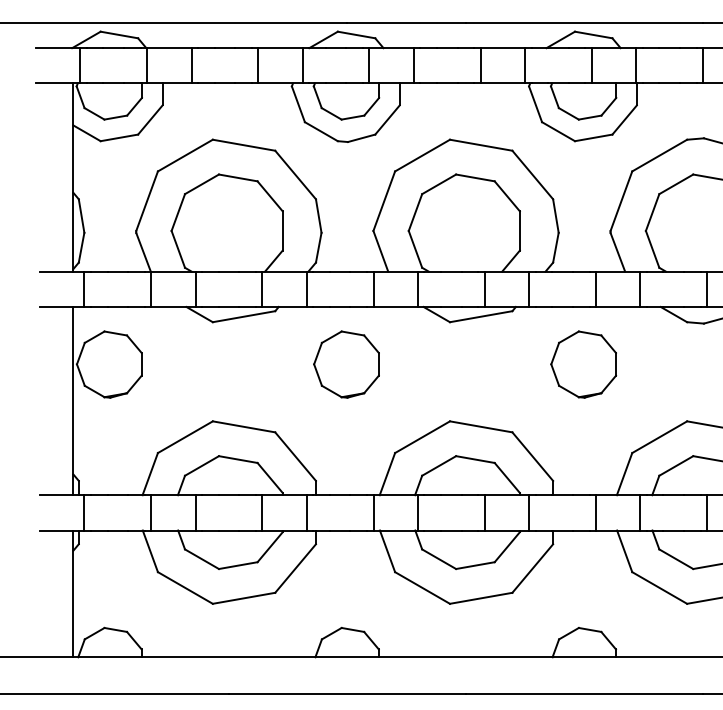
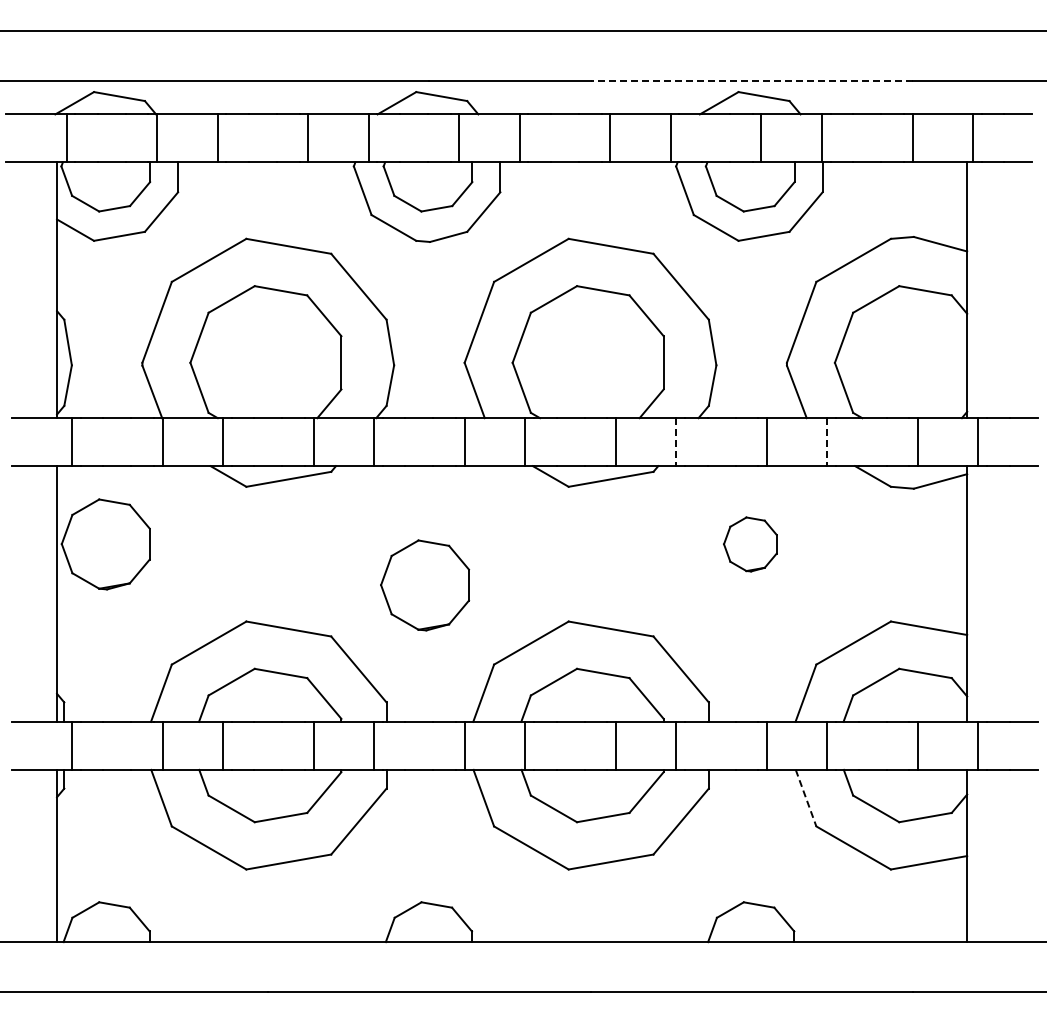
line: (584, 23) -> (751, 80), solid -> dashed
line: (529, 289) -> (676, 442), solid -> dashed
line: (640, 289) -> (827, 442), solid -> dashed
part: (346, 364) -> (425, 585), moved
part: (583, 364) -> (750, 544), size x0.6
line: (624, 551) -> (806, 798), solid -> dashed

